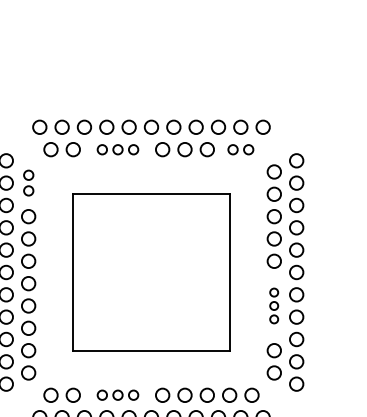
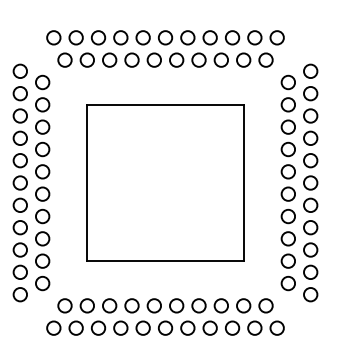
part: (117, 149) -> (131, 60), size x1.43
part: (240, 149) -> (254, 60), size x1.43
part: (28, 182) -> (42, 93), size x1.43
part: (273, 305) -> (287, 216), size x1.67
part: (117, 394) -> (131, 305), size x1.43

